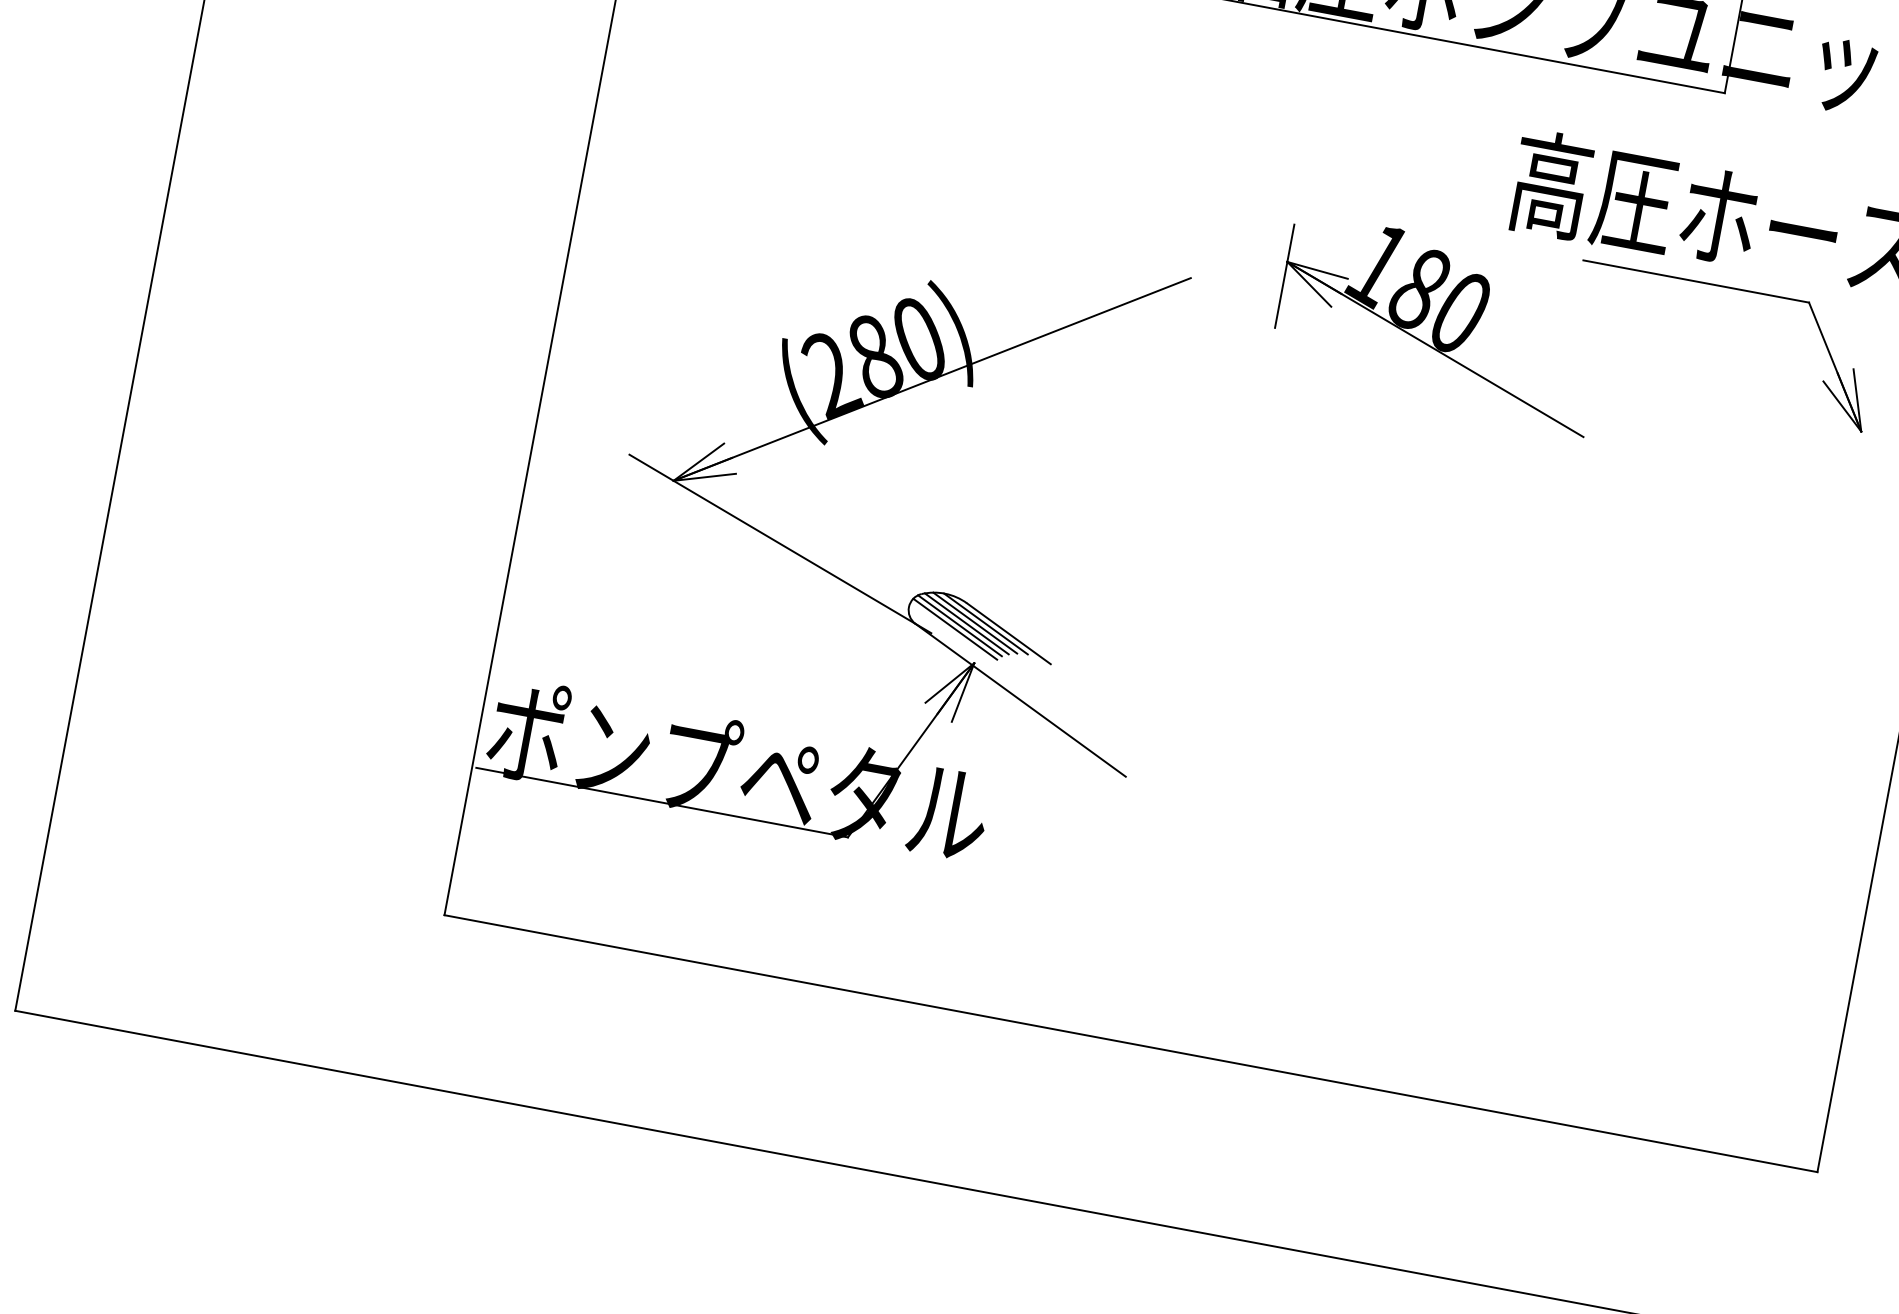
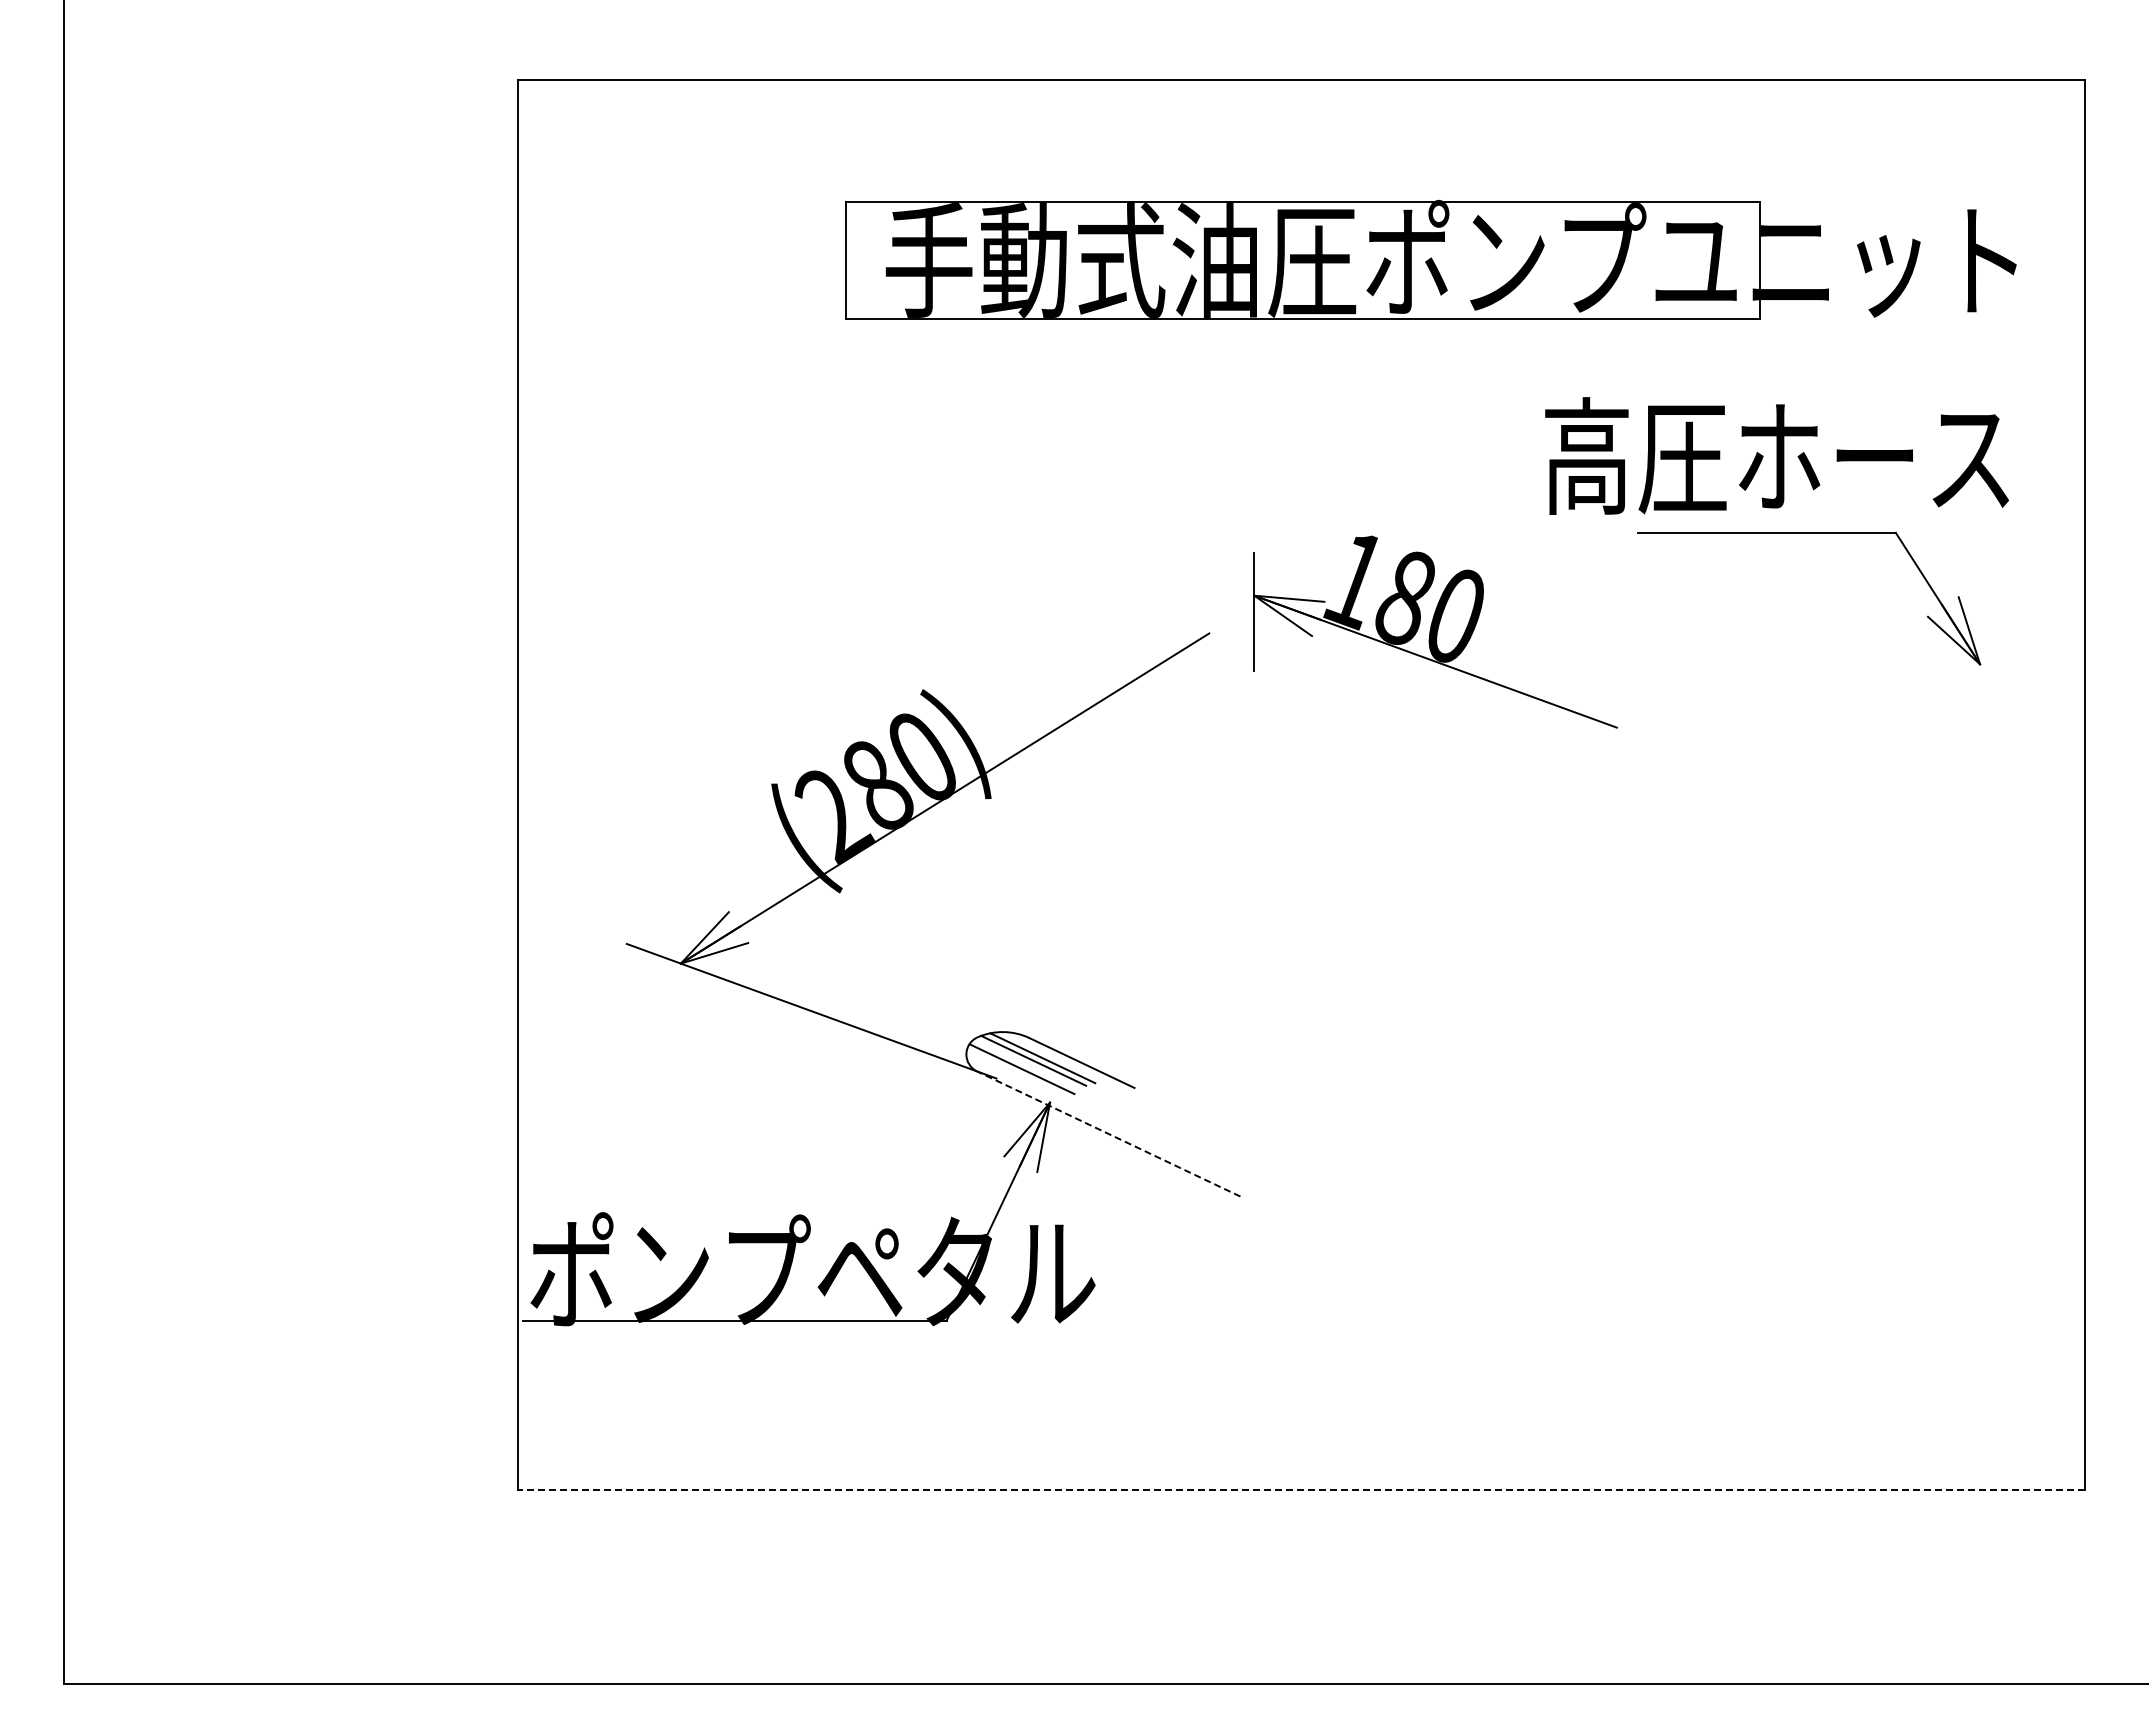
part: (1440, 323) -> (1435, 631), moved
line: (985, 623) -> (1054, 1056), removed
line: (959, 625) -> (1026, 1064), removed
line: (1020, 700) -> (1108, 1134), solid -> dashed
line: (1130, 1043) -> (1300, 1489), solid -> dashed

